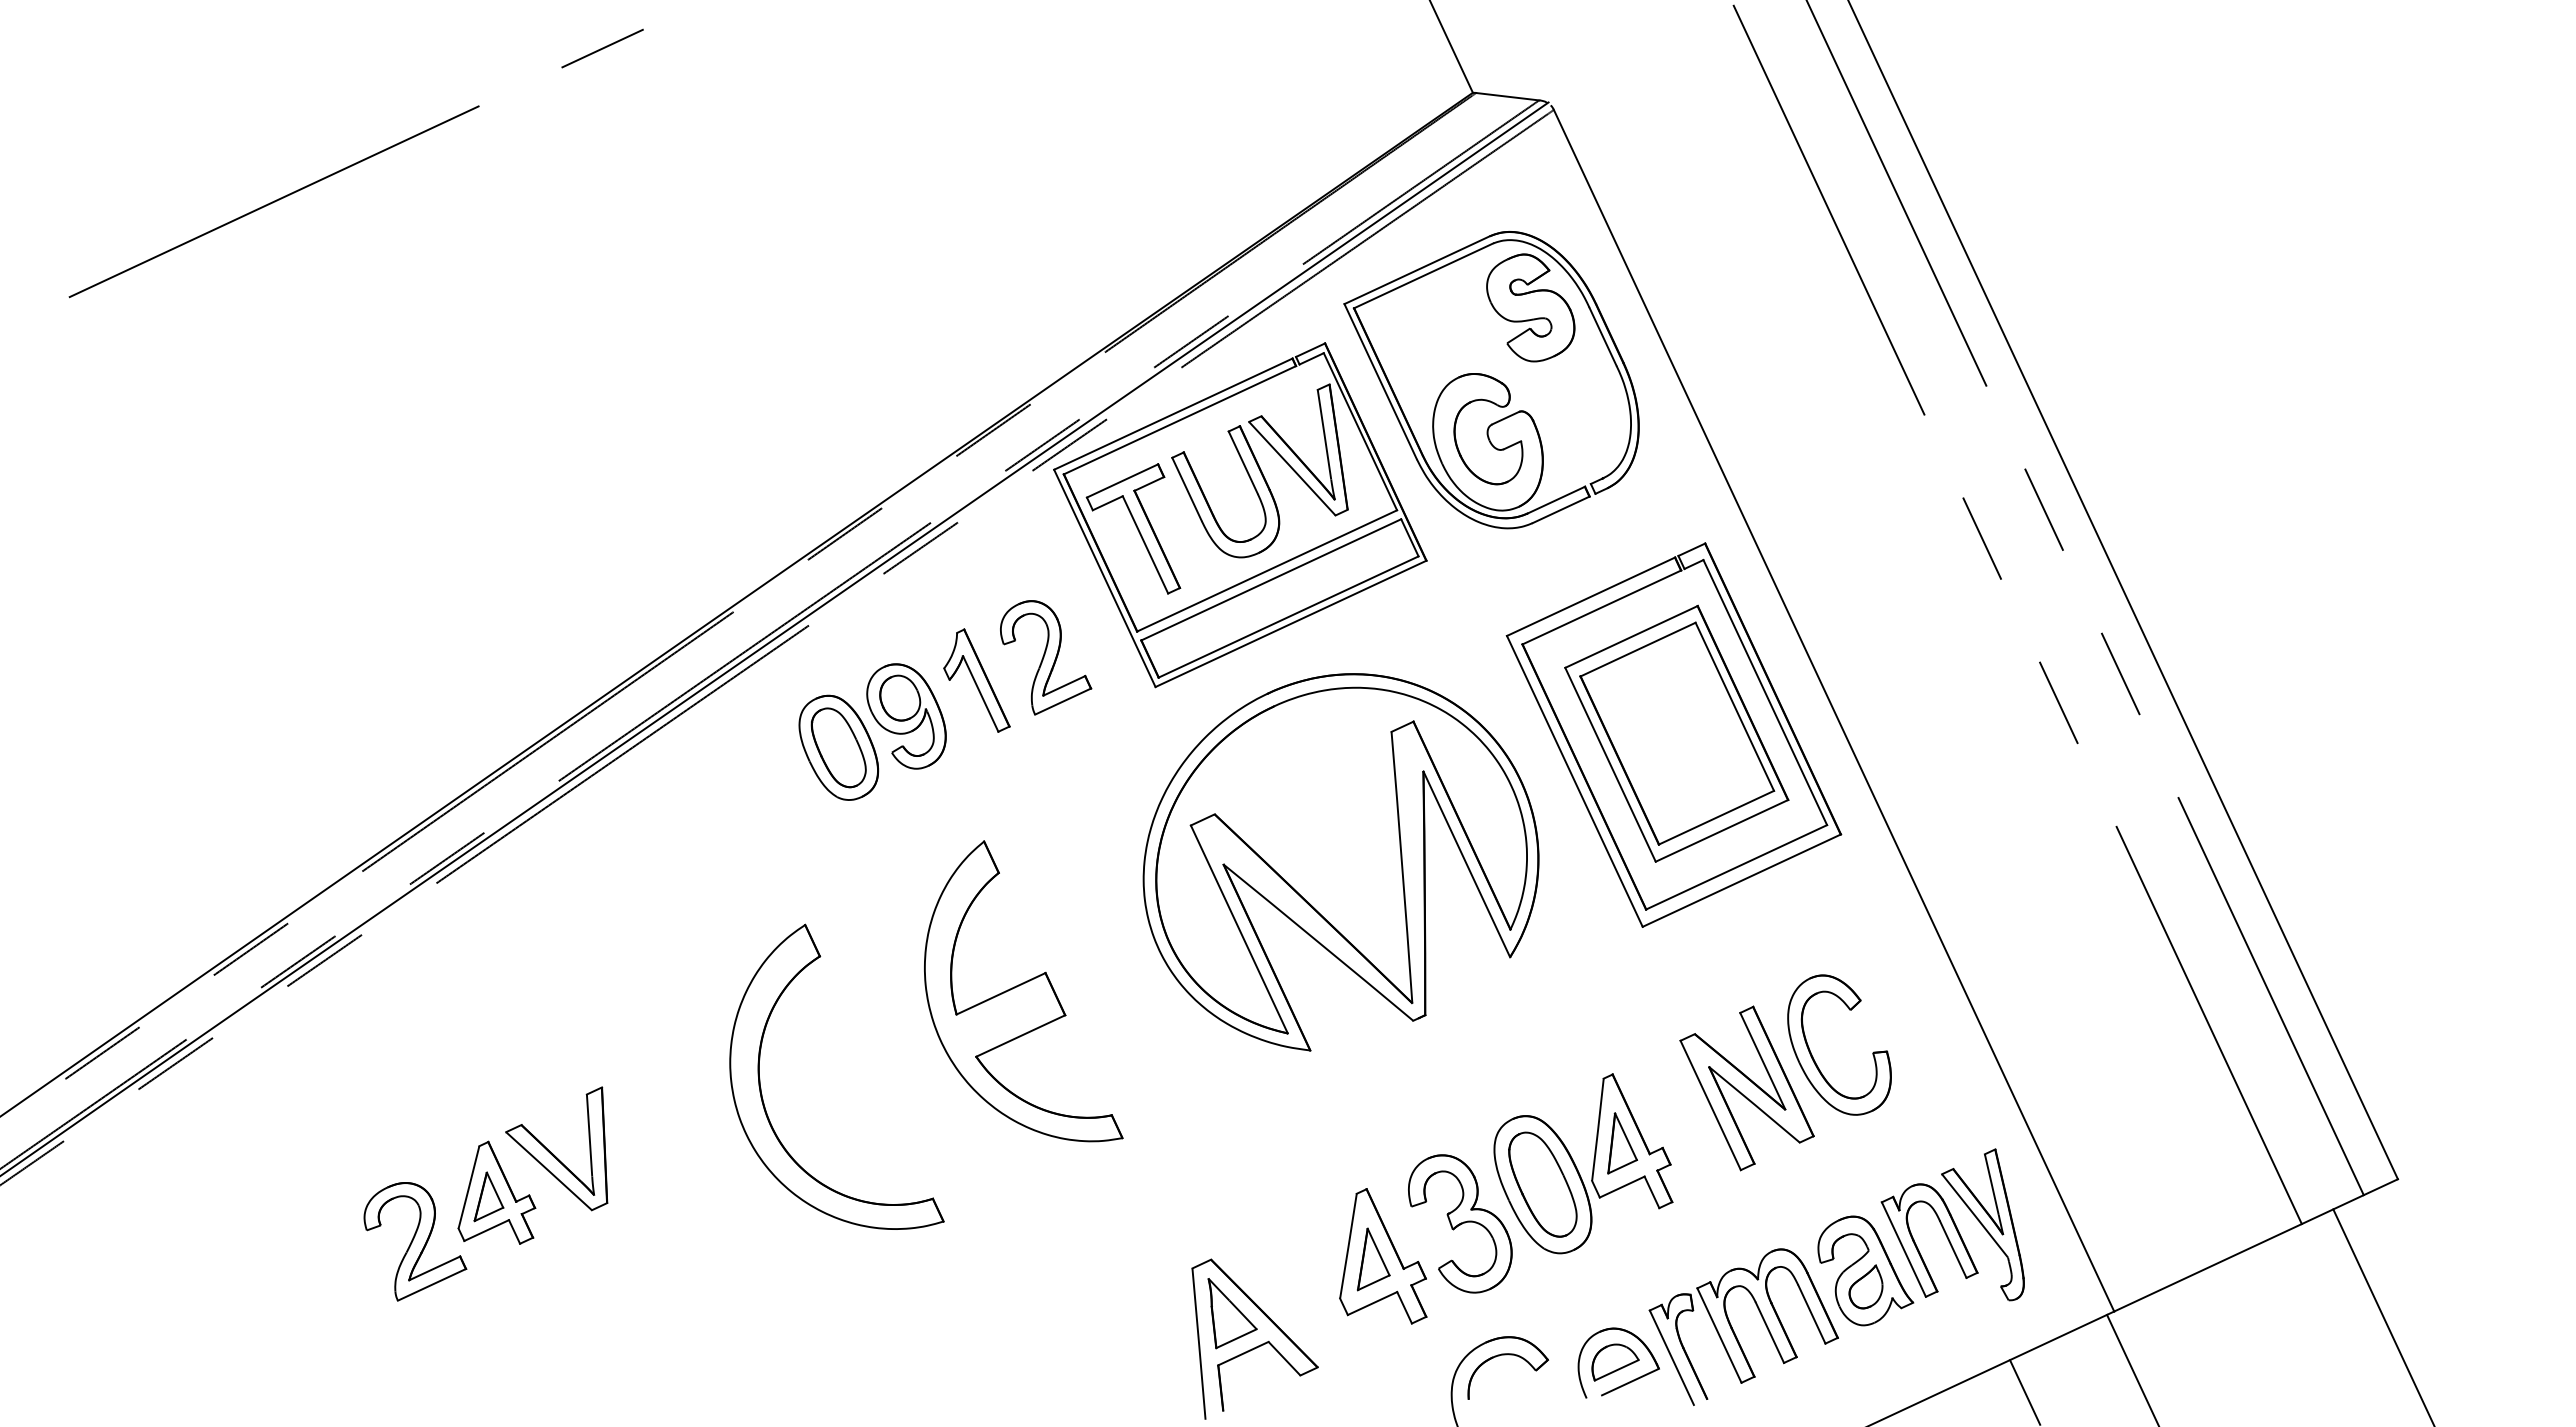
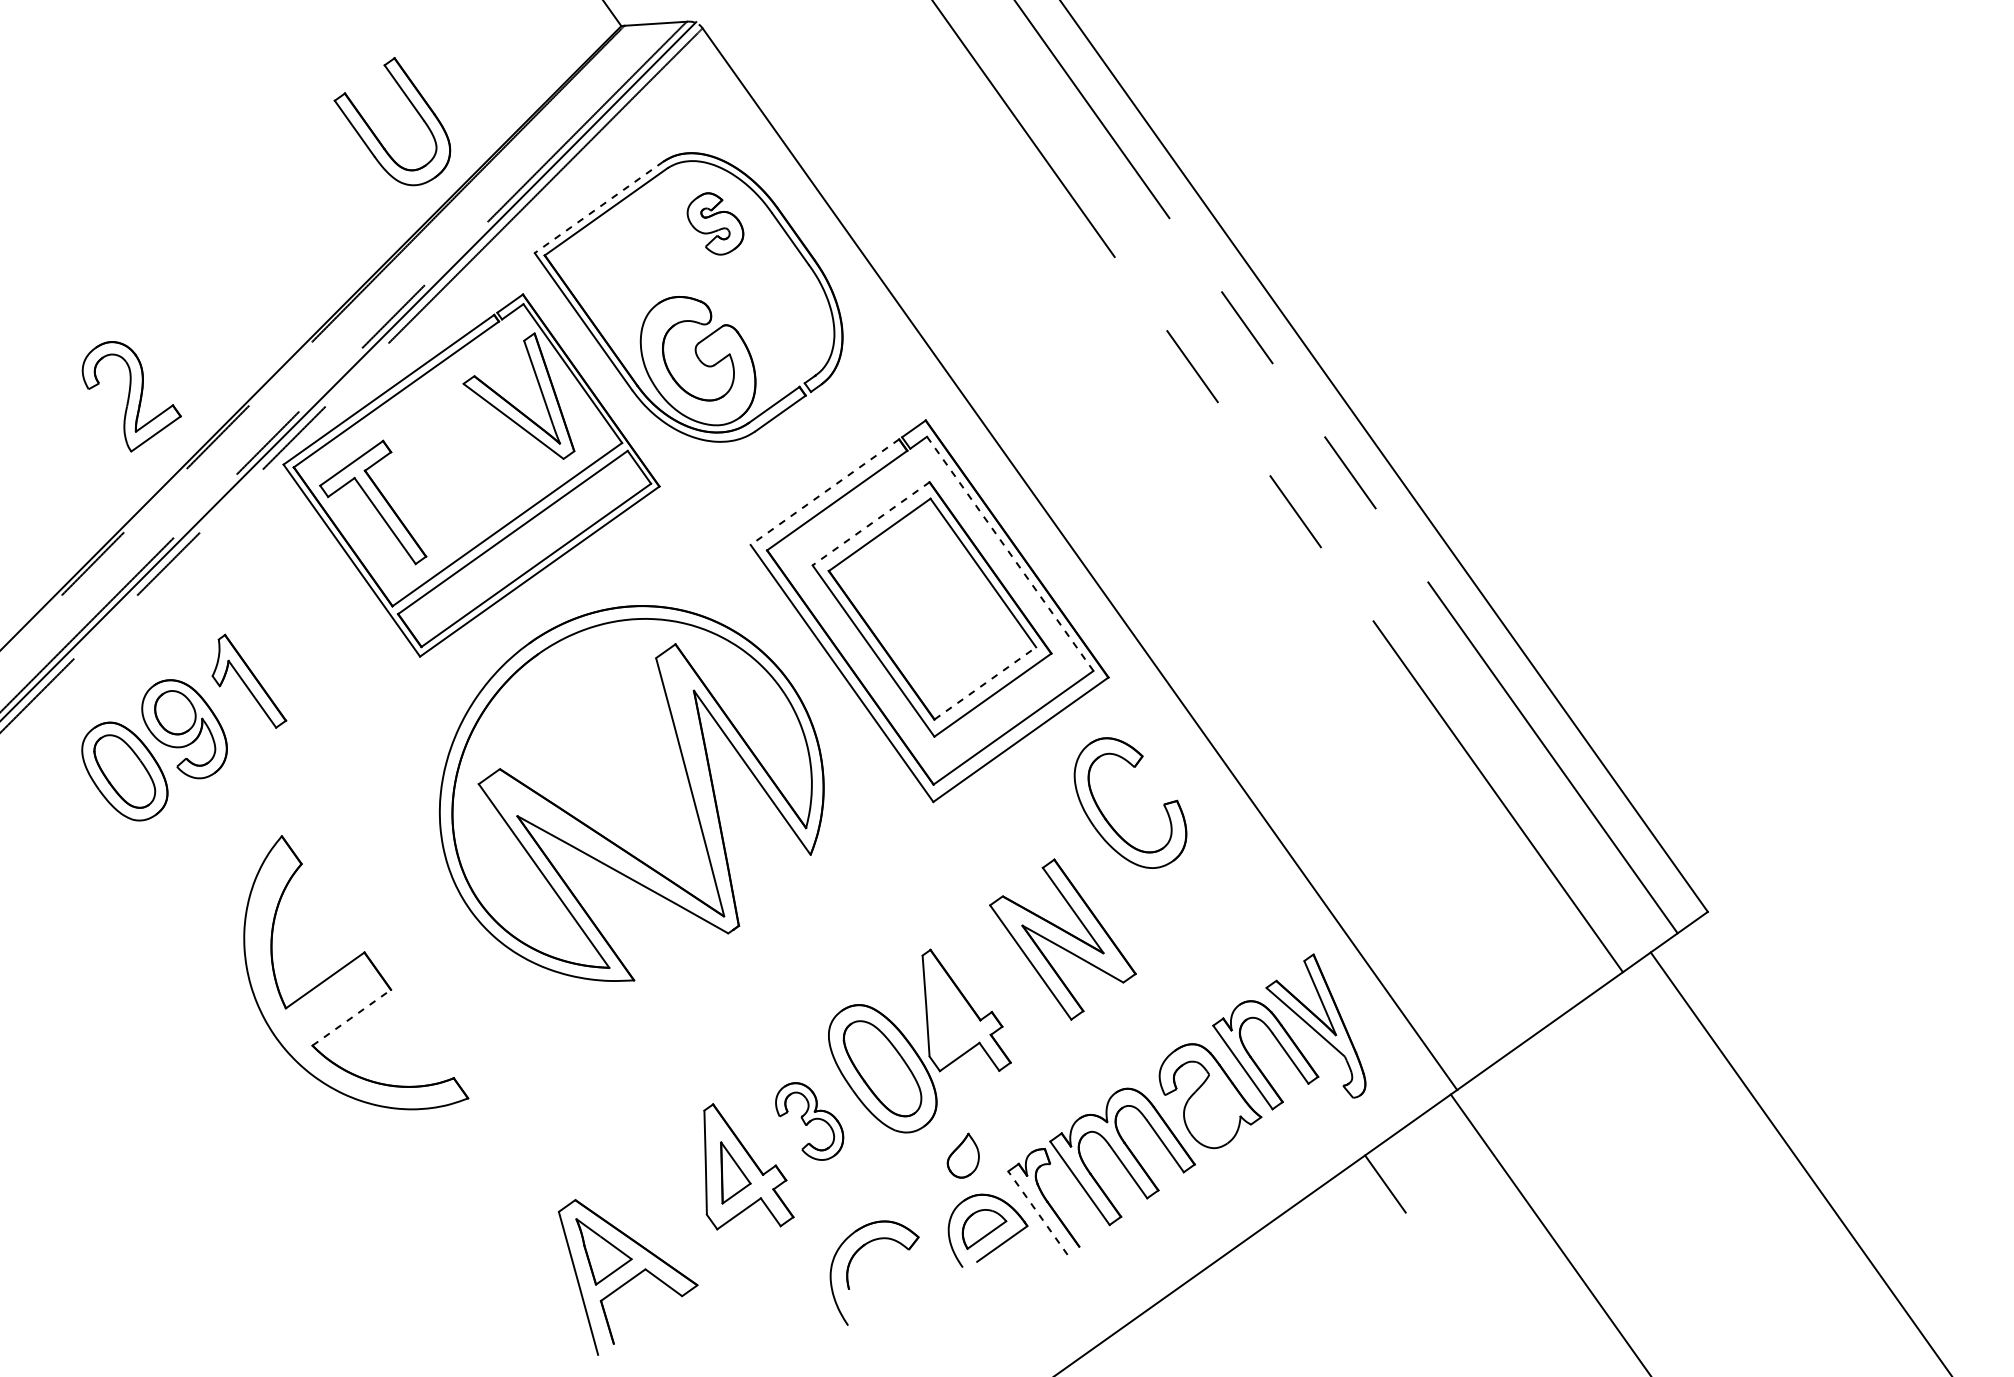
line: (1416, 270) -> (598, 207), solid -> dashed
part: (1530, 307) -> (715, 223), size x0.6
part: (1207, 500) -> (376, 135), moved
line: (1591, 596) -> (825, 491), solid -> dashed
line: (1631, 637) -> (871, 524), solid -> dashed
part: (1046, 657) -> (132, 394), moved
line: (1765, 693) -> (1010, 554), solid -> dashed
line: (1717, 817) -> (986, 683), solid -> dashed
line: (1021, 1035) -> (352, 1017), solid -> dashed
part: (1813, 1056) -> (1107, 818), moved
part: (761, 1087) -> (110, 1113), removed
part: (1622, 1143) -> (952, 1014), removed
part: (1460, 1223) -> (809, 1120), size x0.6
part: (1865, 1286) -> (962, 1155), moved
line: (1671, 1357) -> (1037, 1212), solid -> dashed

